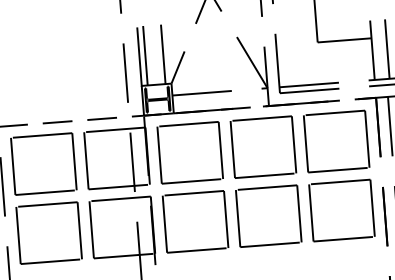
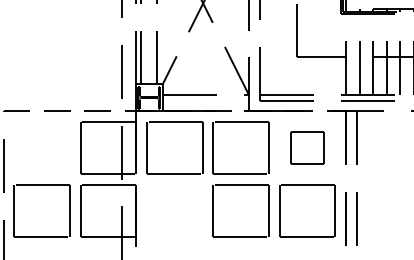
part: (41, 135) -> (41, 122), removed
part: (336, 140) -> (307, 147), size x0.6
part: (193, 194) -> (174, 185), removed

